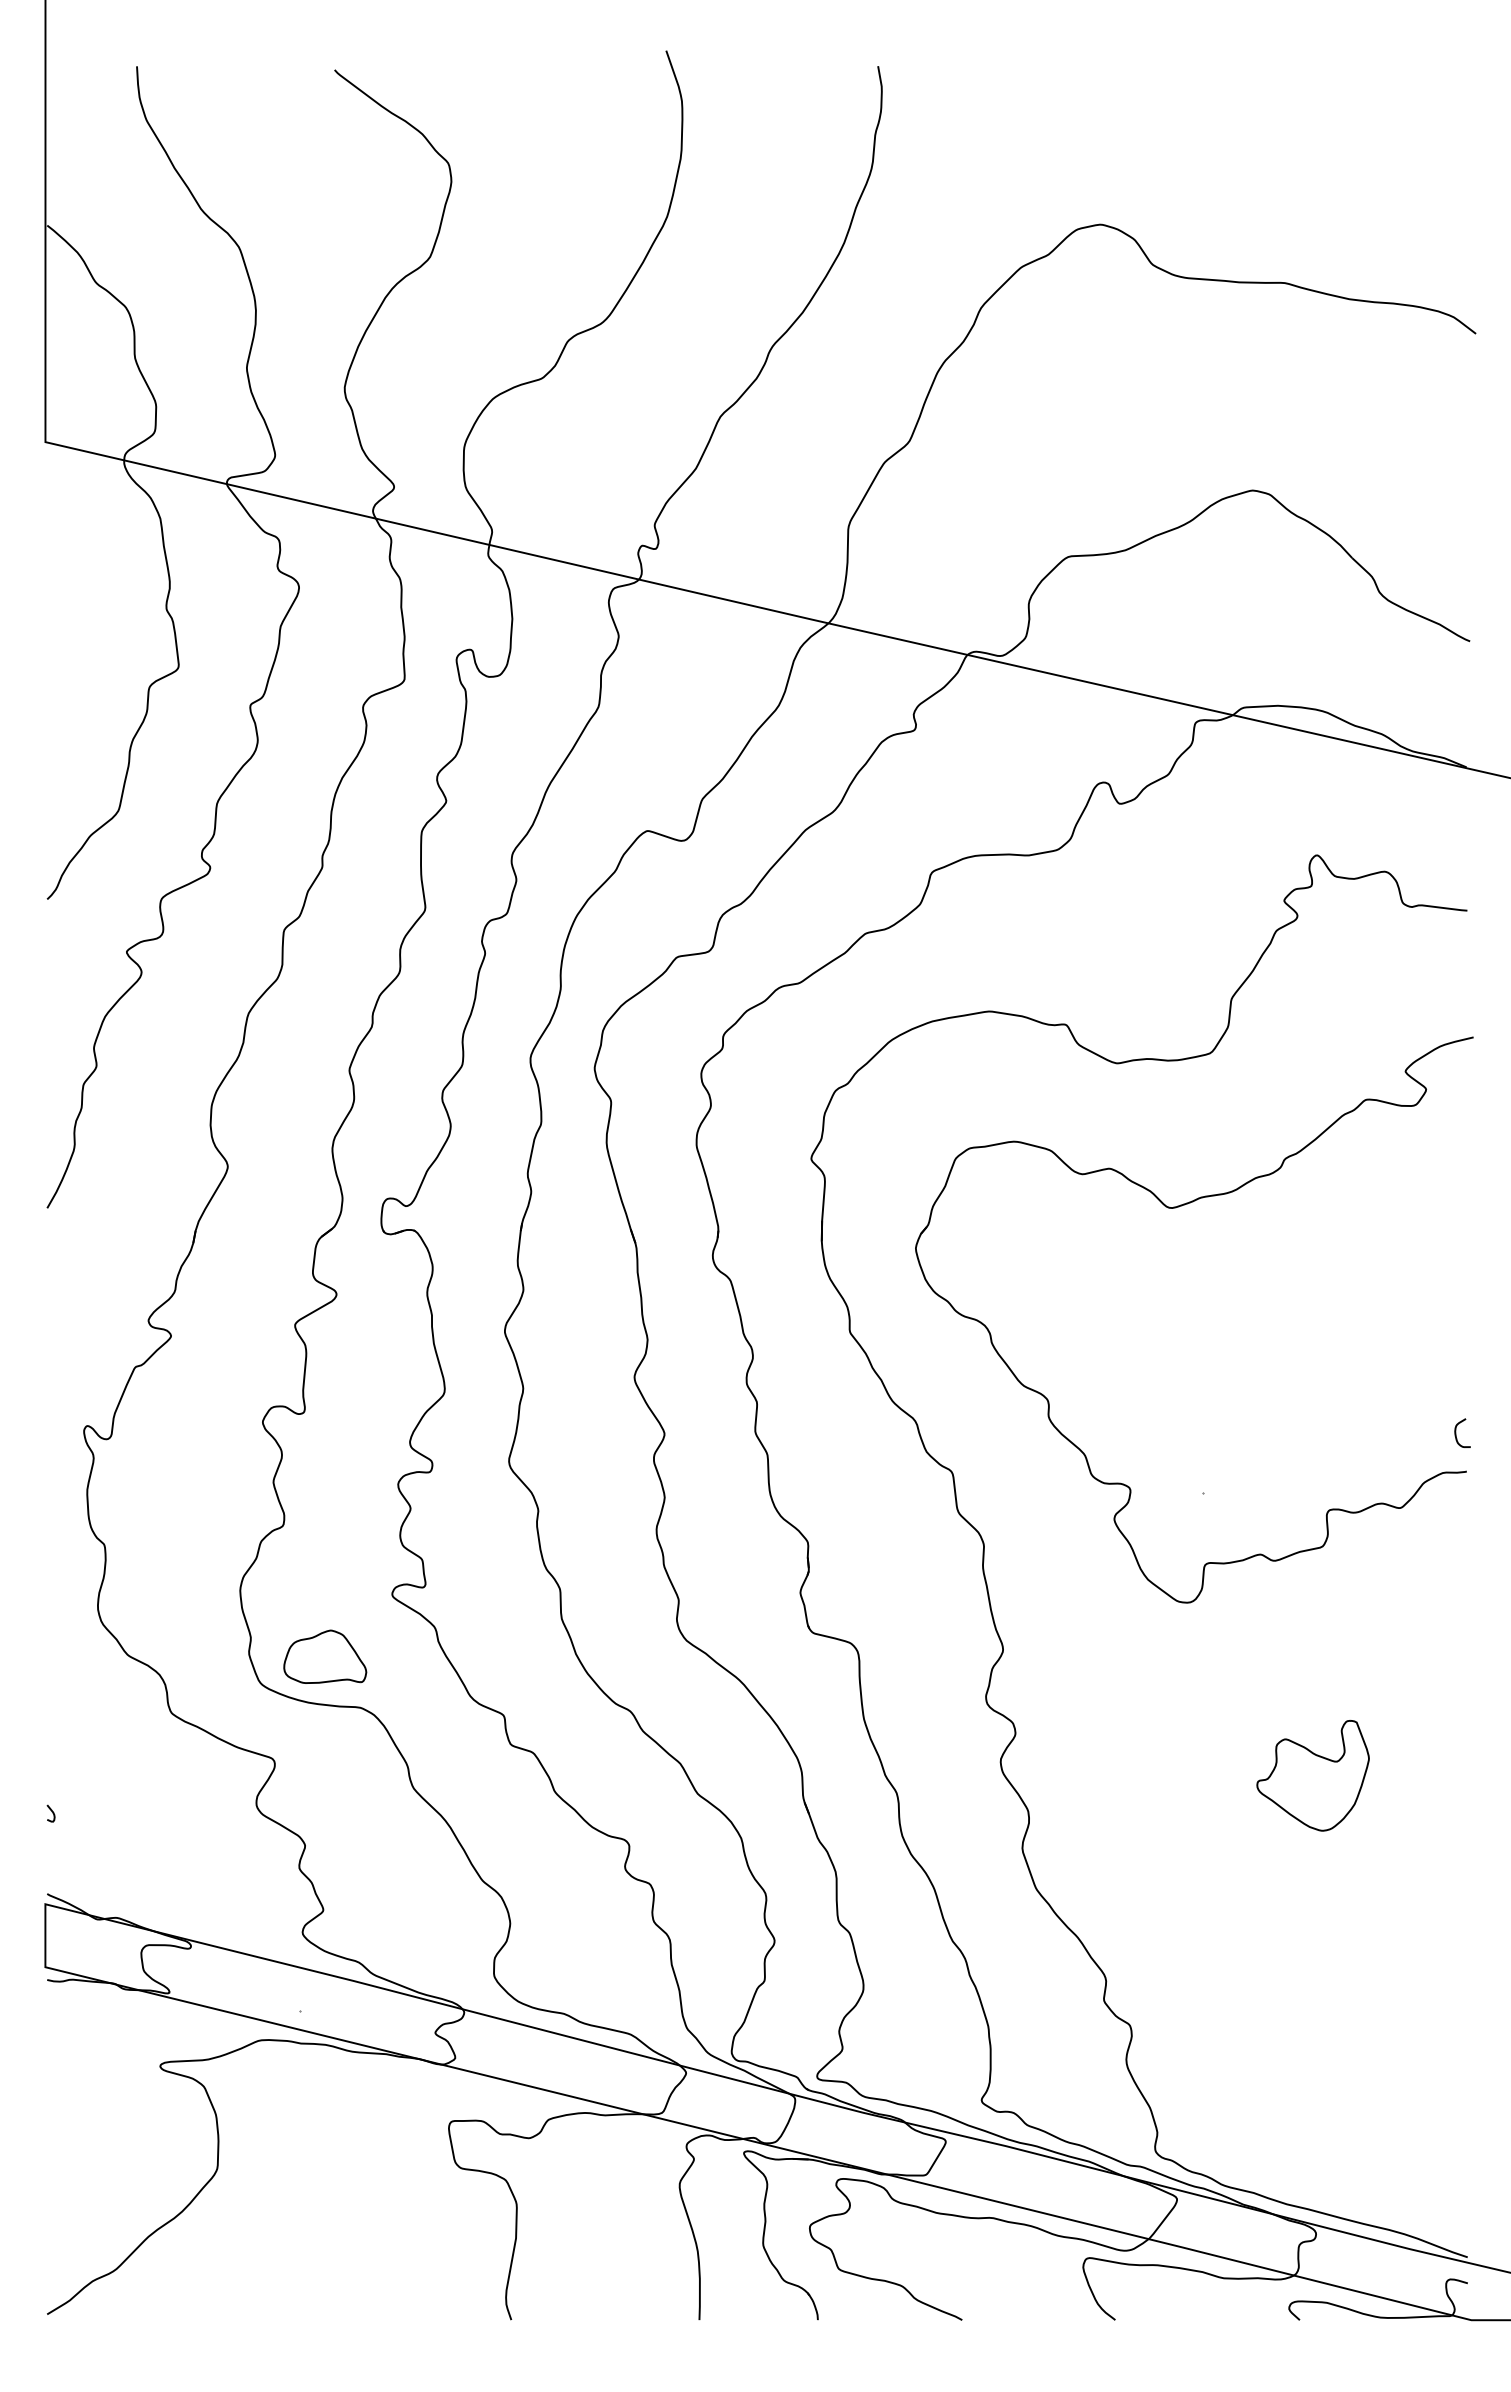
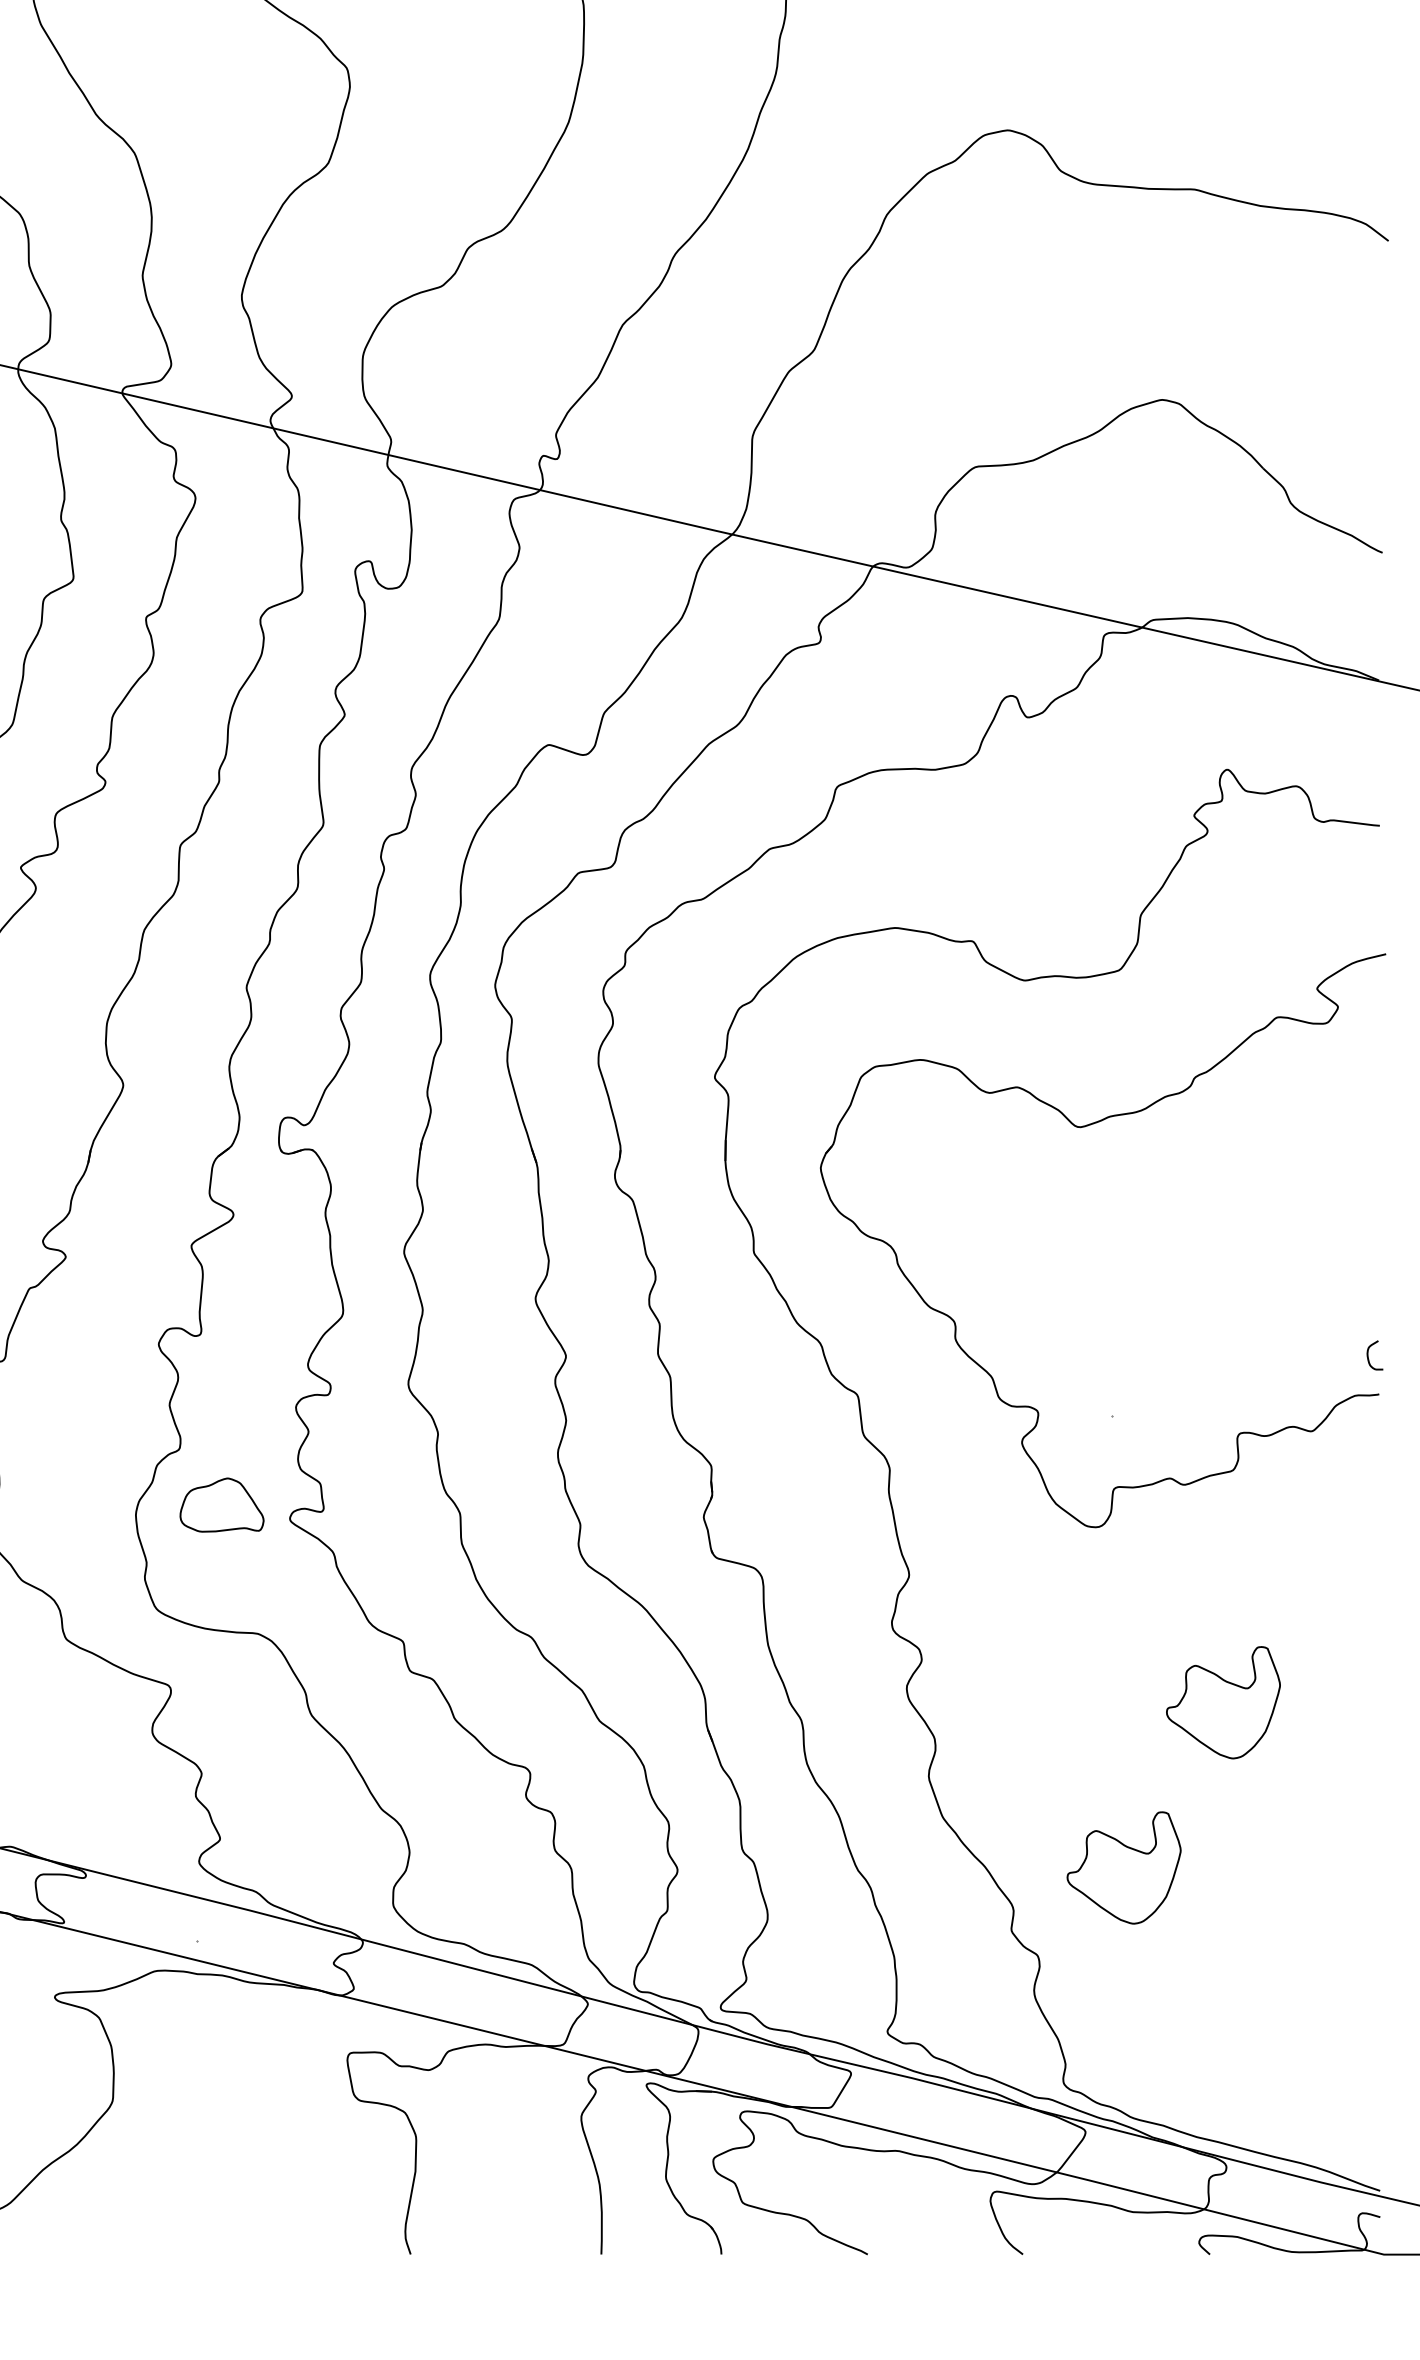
part: (325, 1656) -> (222, 1504), moved
part: (1214, 1938) -> (1123, 1867), added

